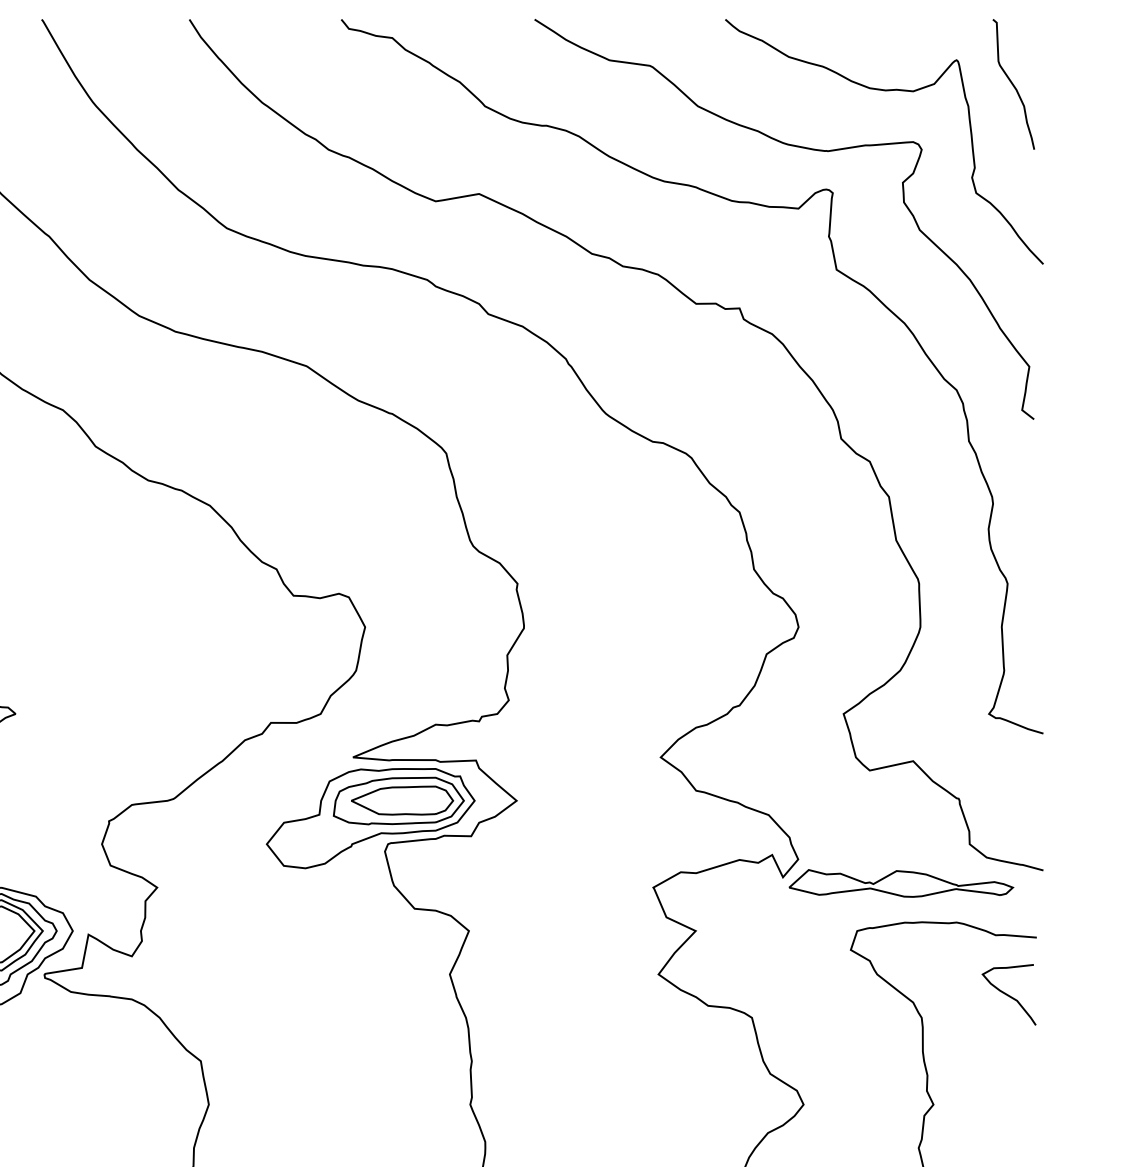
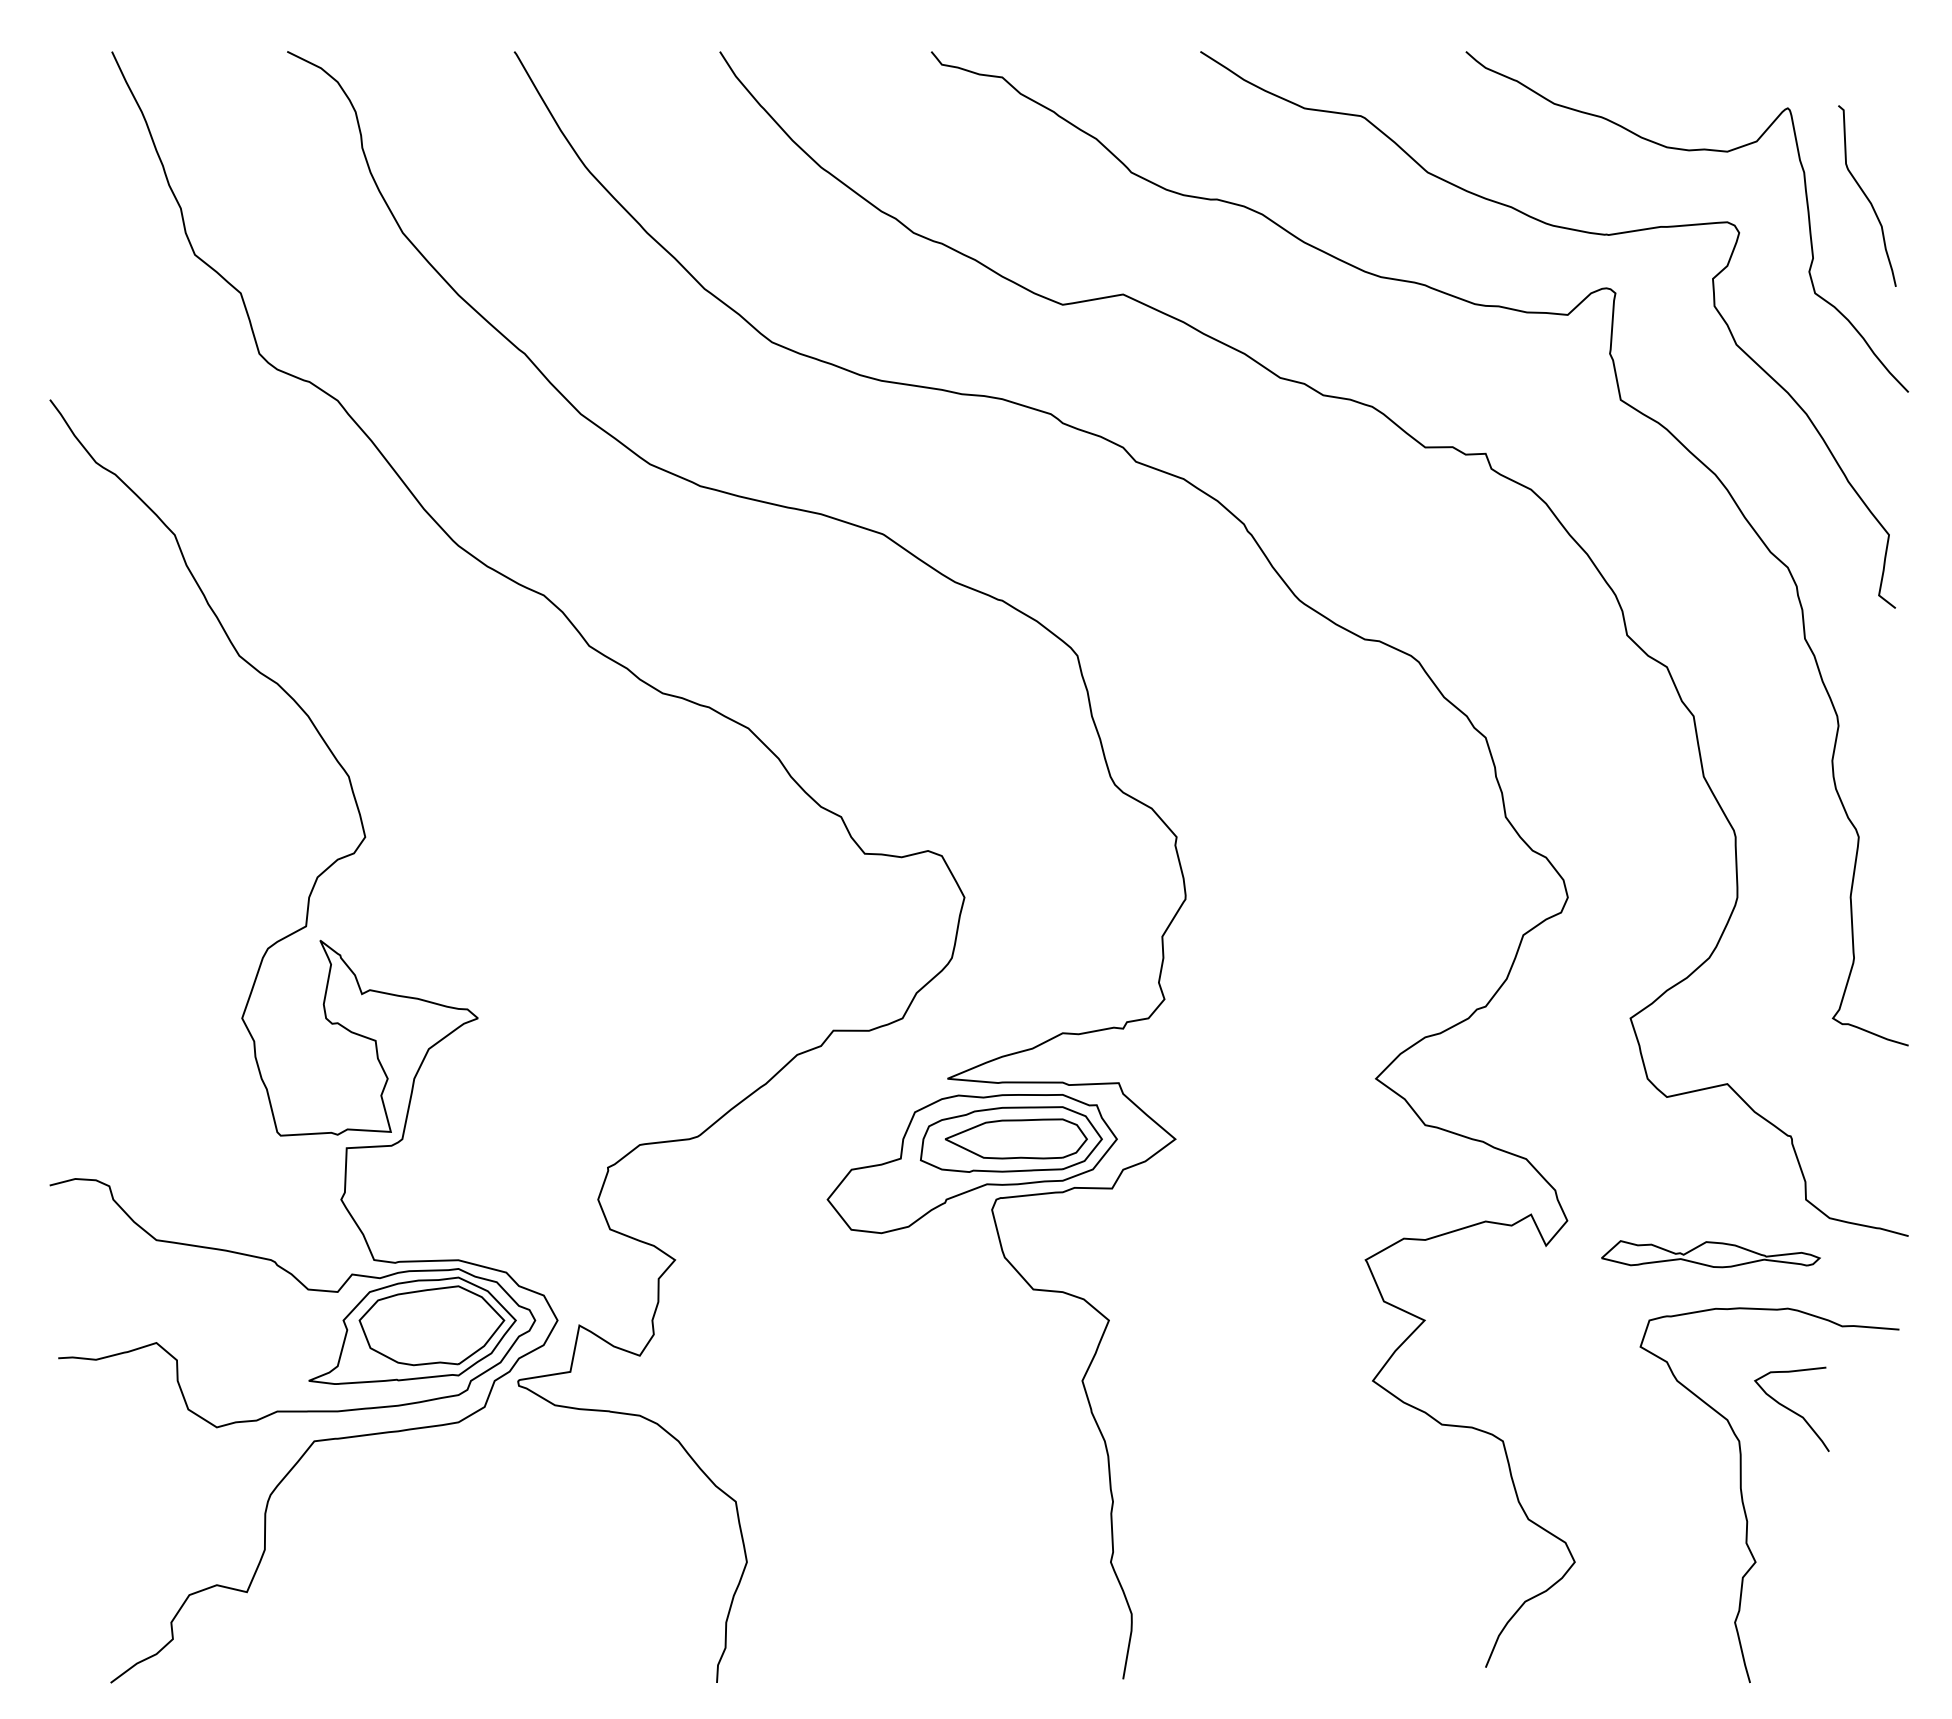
curve: (1013, 84) -> (1866, 195), moved
part: (901, 882) -> (1710, 1253), size x0.7
curve: (1008, 994) -> (1791, 1409), moved

